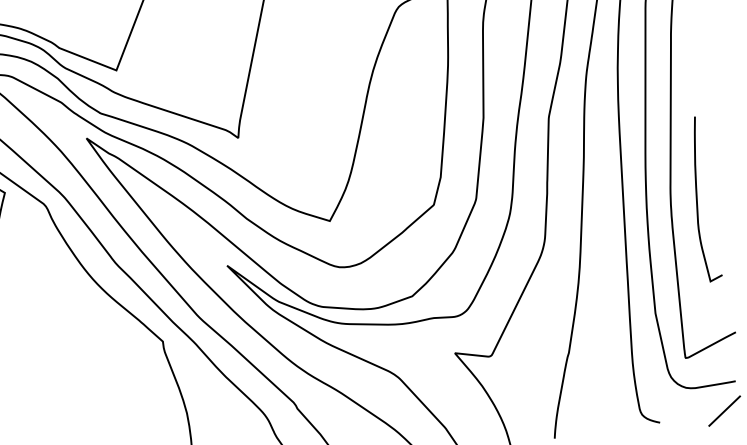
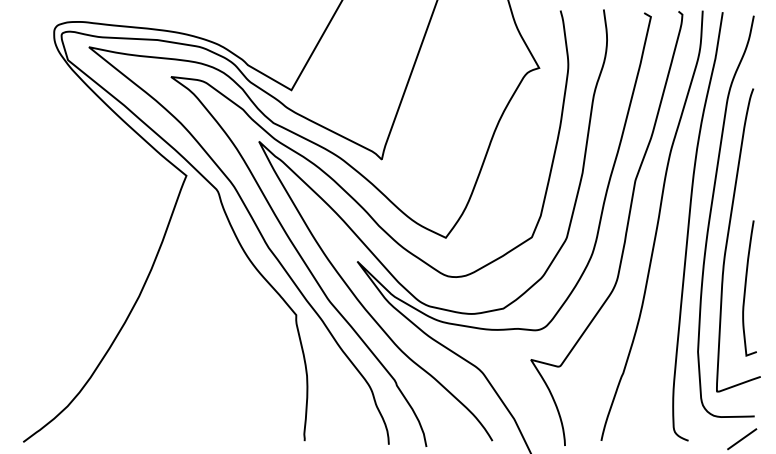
curve: (698, 198) -> (746, 287), moved

